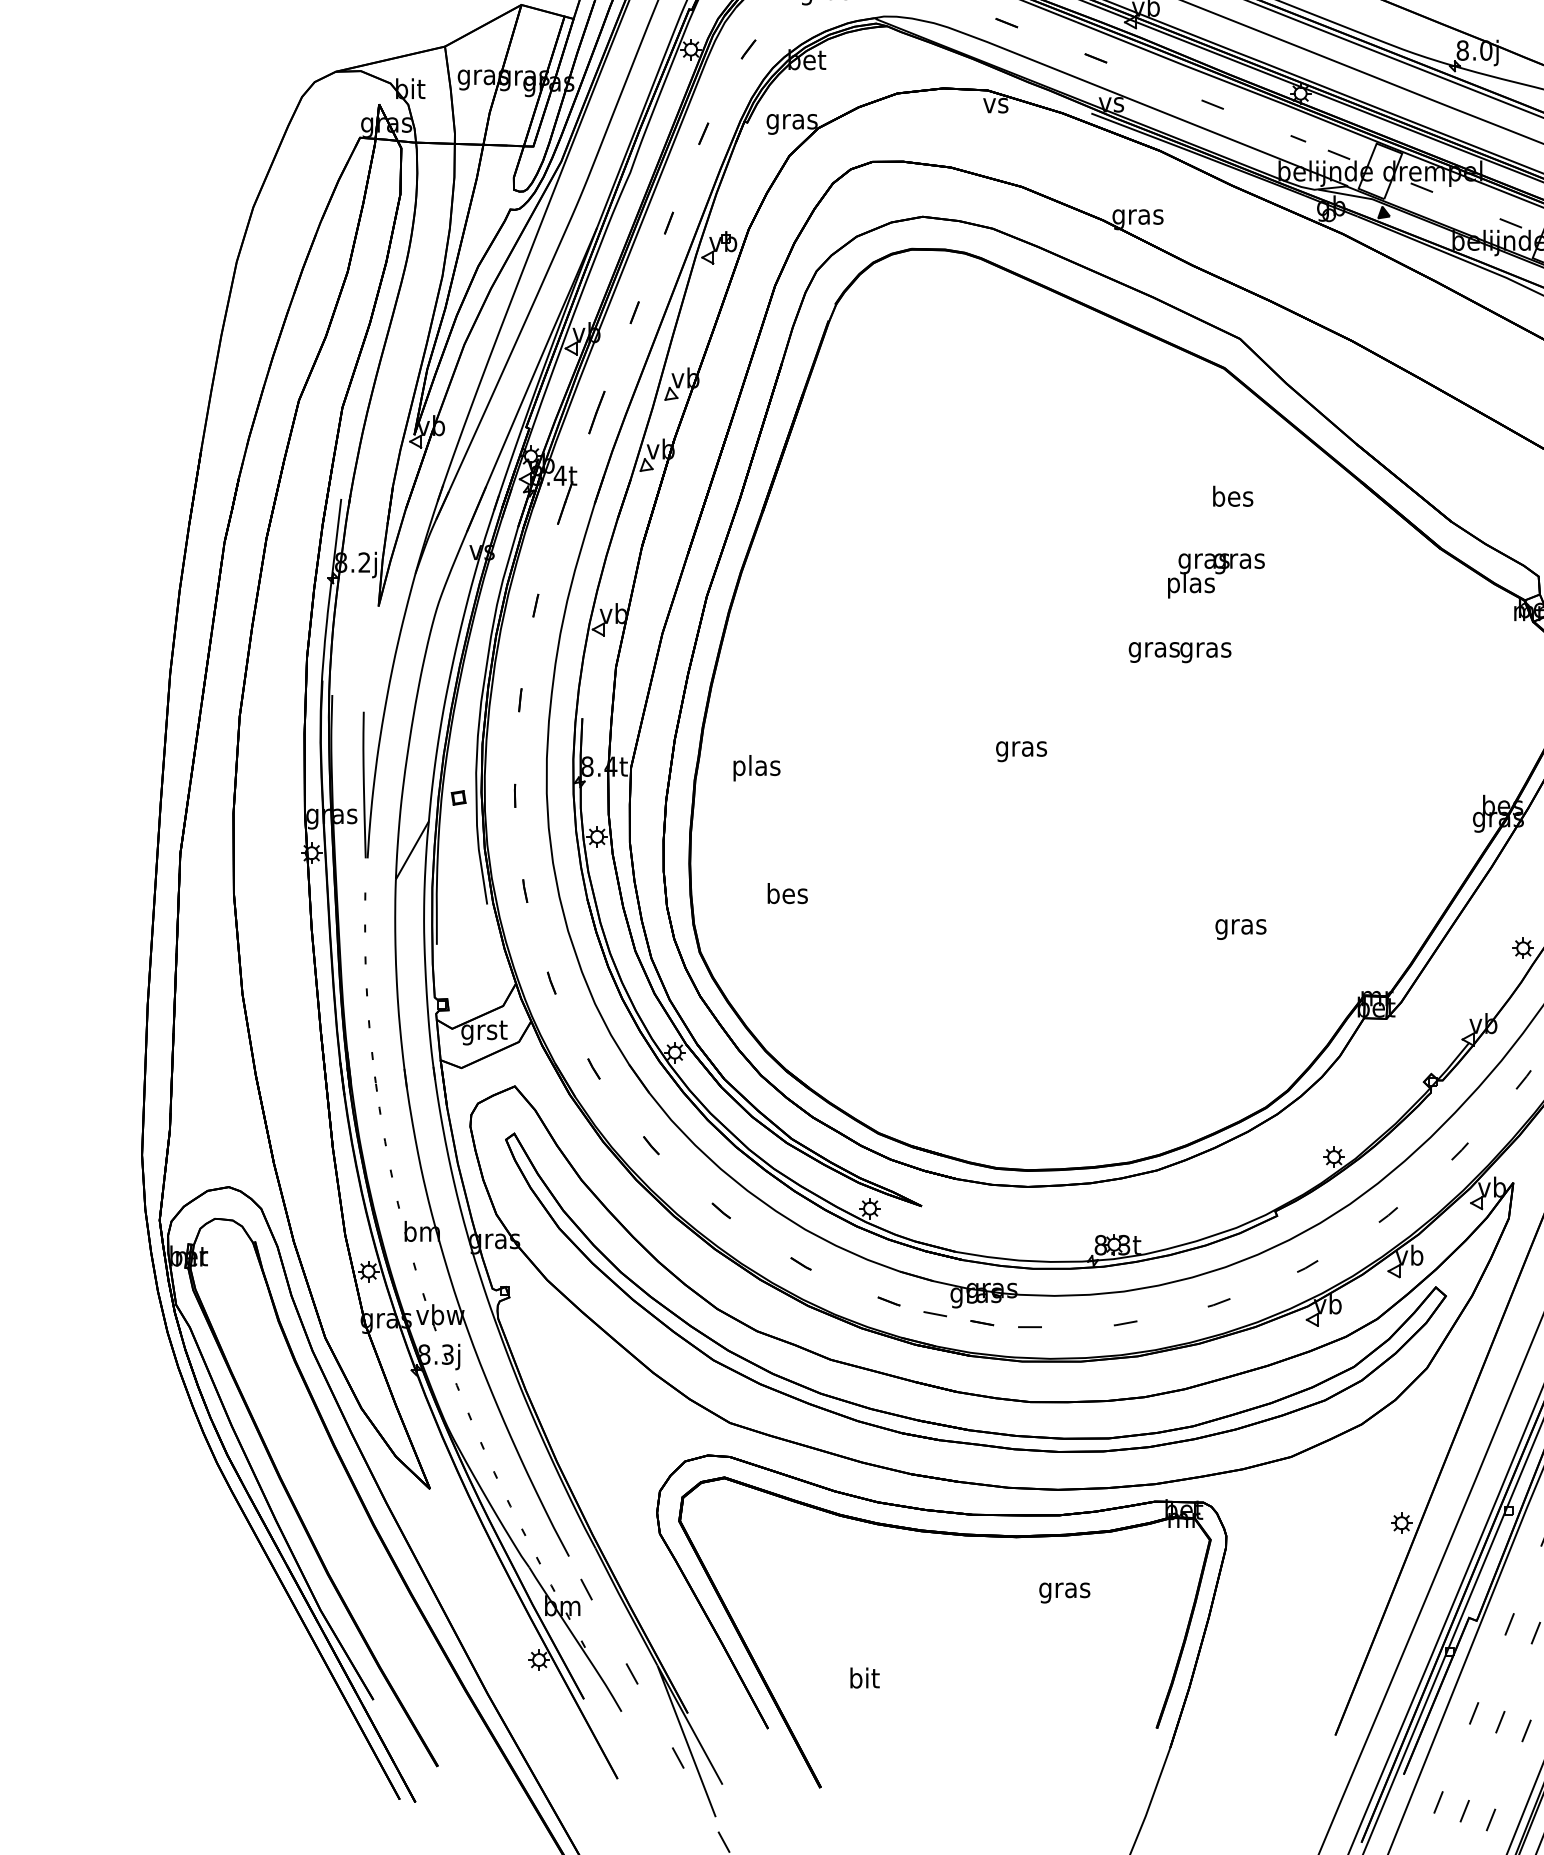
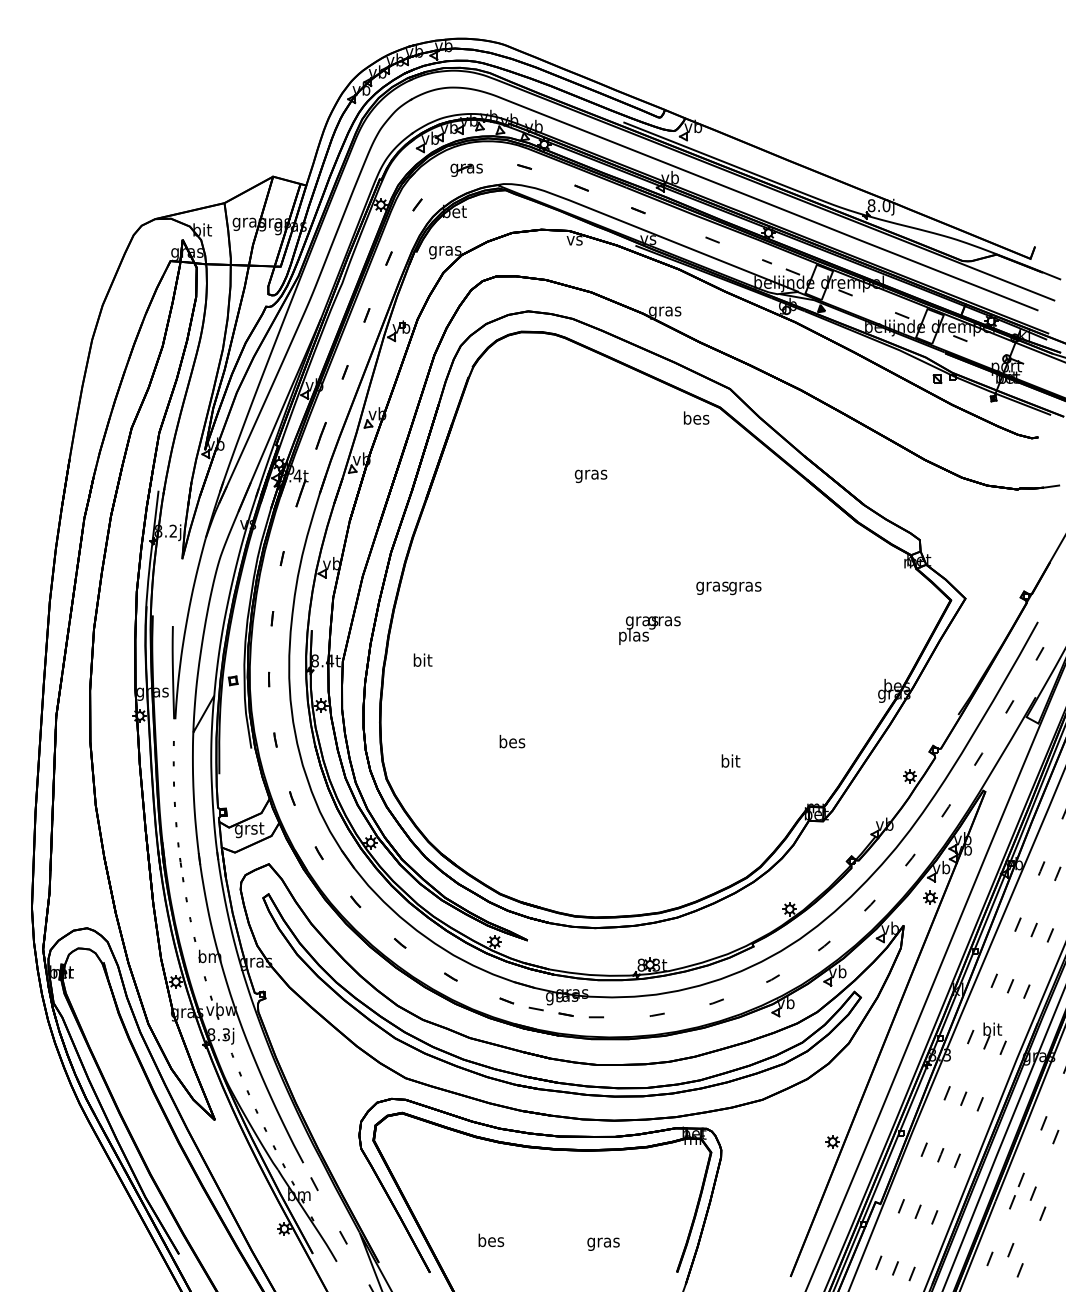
text: (1232, 495) -> (696, 417), moved
text: (1215, 575) -> (649, 630), moved
text: (1179, 652) -> (728, 588), moved
text: (1020, 751) -> (590, 476), moved
text: (756, 767) -> (422, 661), plas -> bit
text: (787, 893) -> (512, 741), moved
text: (1240, 926) -> (730, 762), gras -> bit
text: (1064, 1591) -> (603, 1243), moved
text: (864, 1678) -> (491, 1240), bit -> bes

